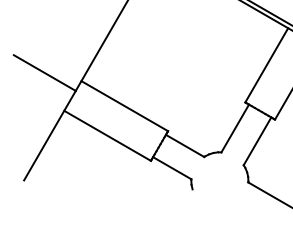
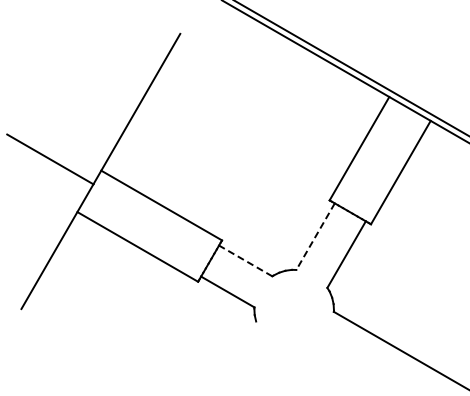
line: (235, 129) -> (315, 237), solid -> dashed
line: (184, 145) -> (245, 260), solid -> dashed

